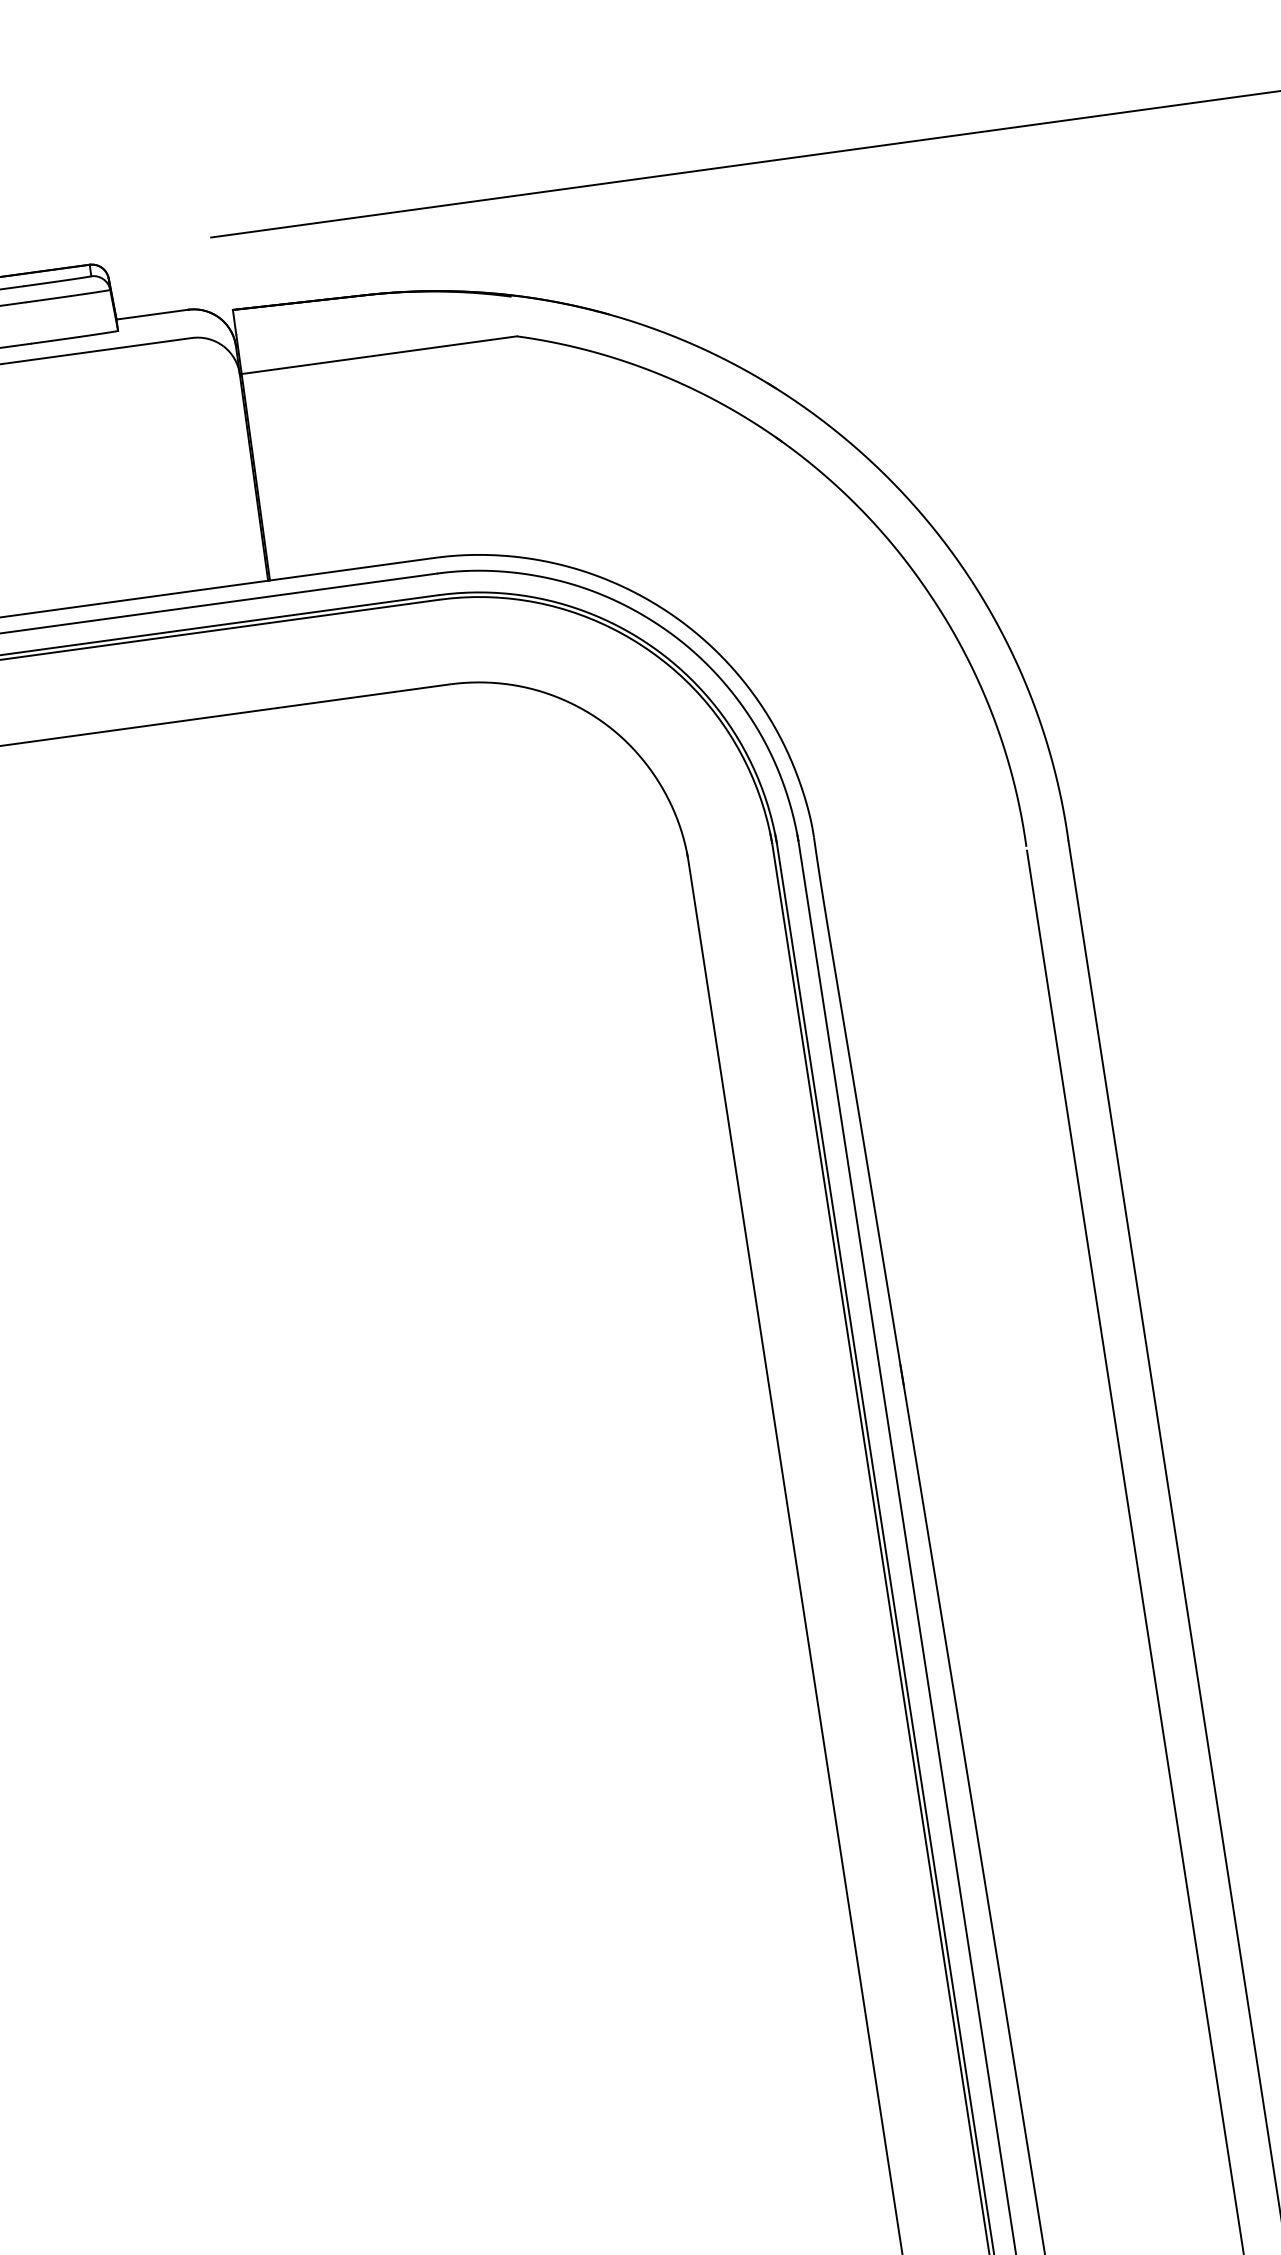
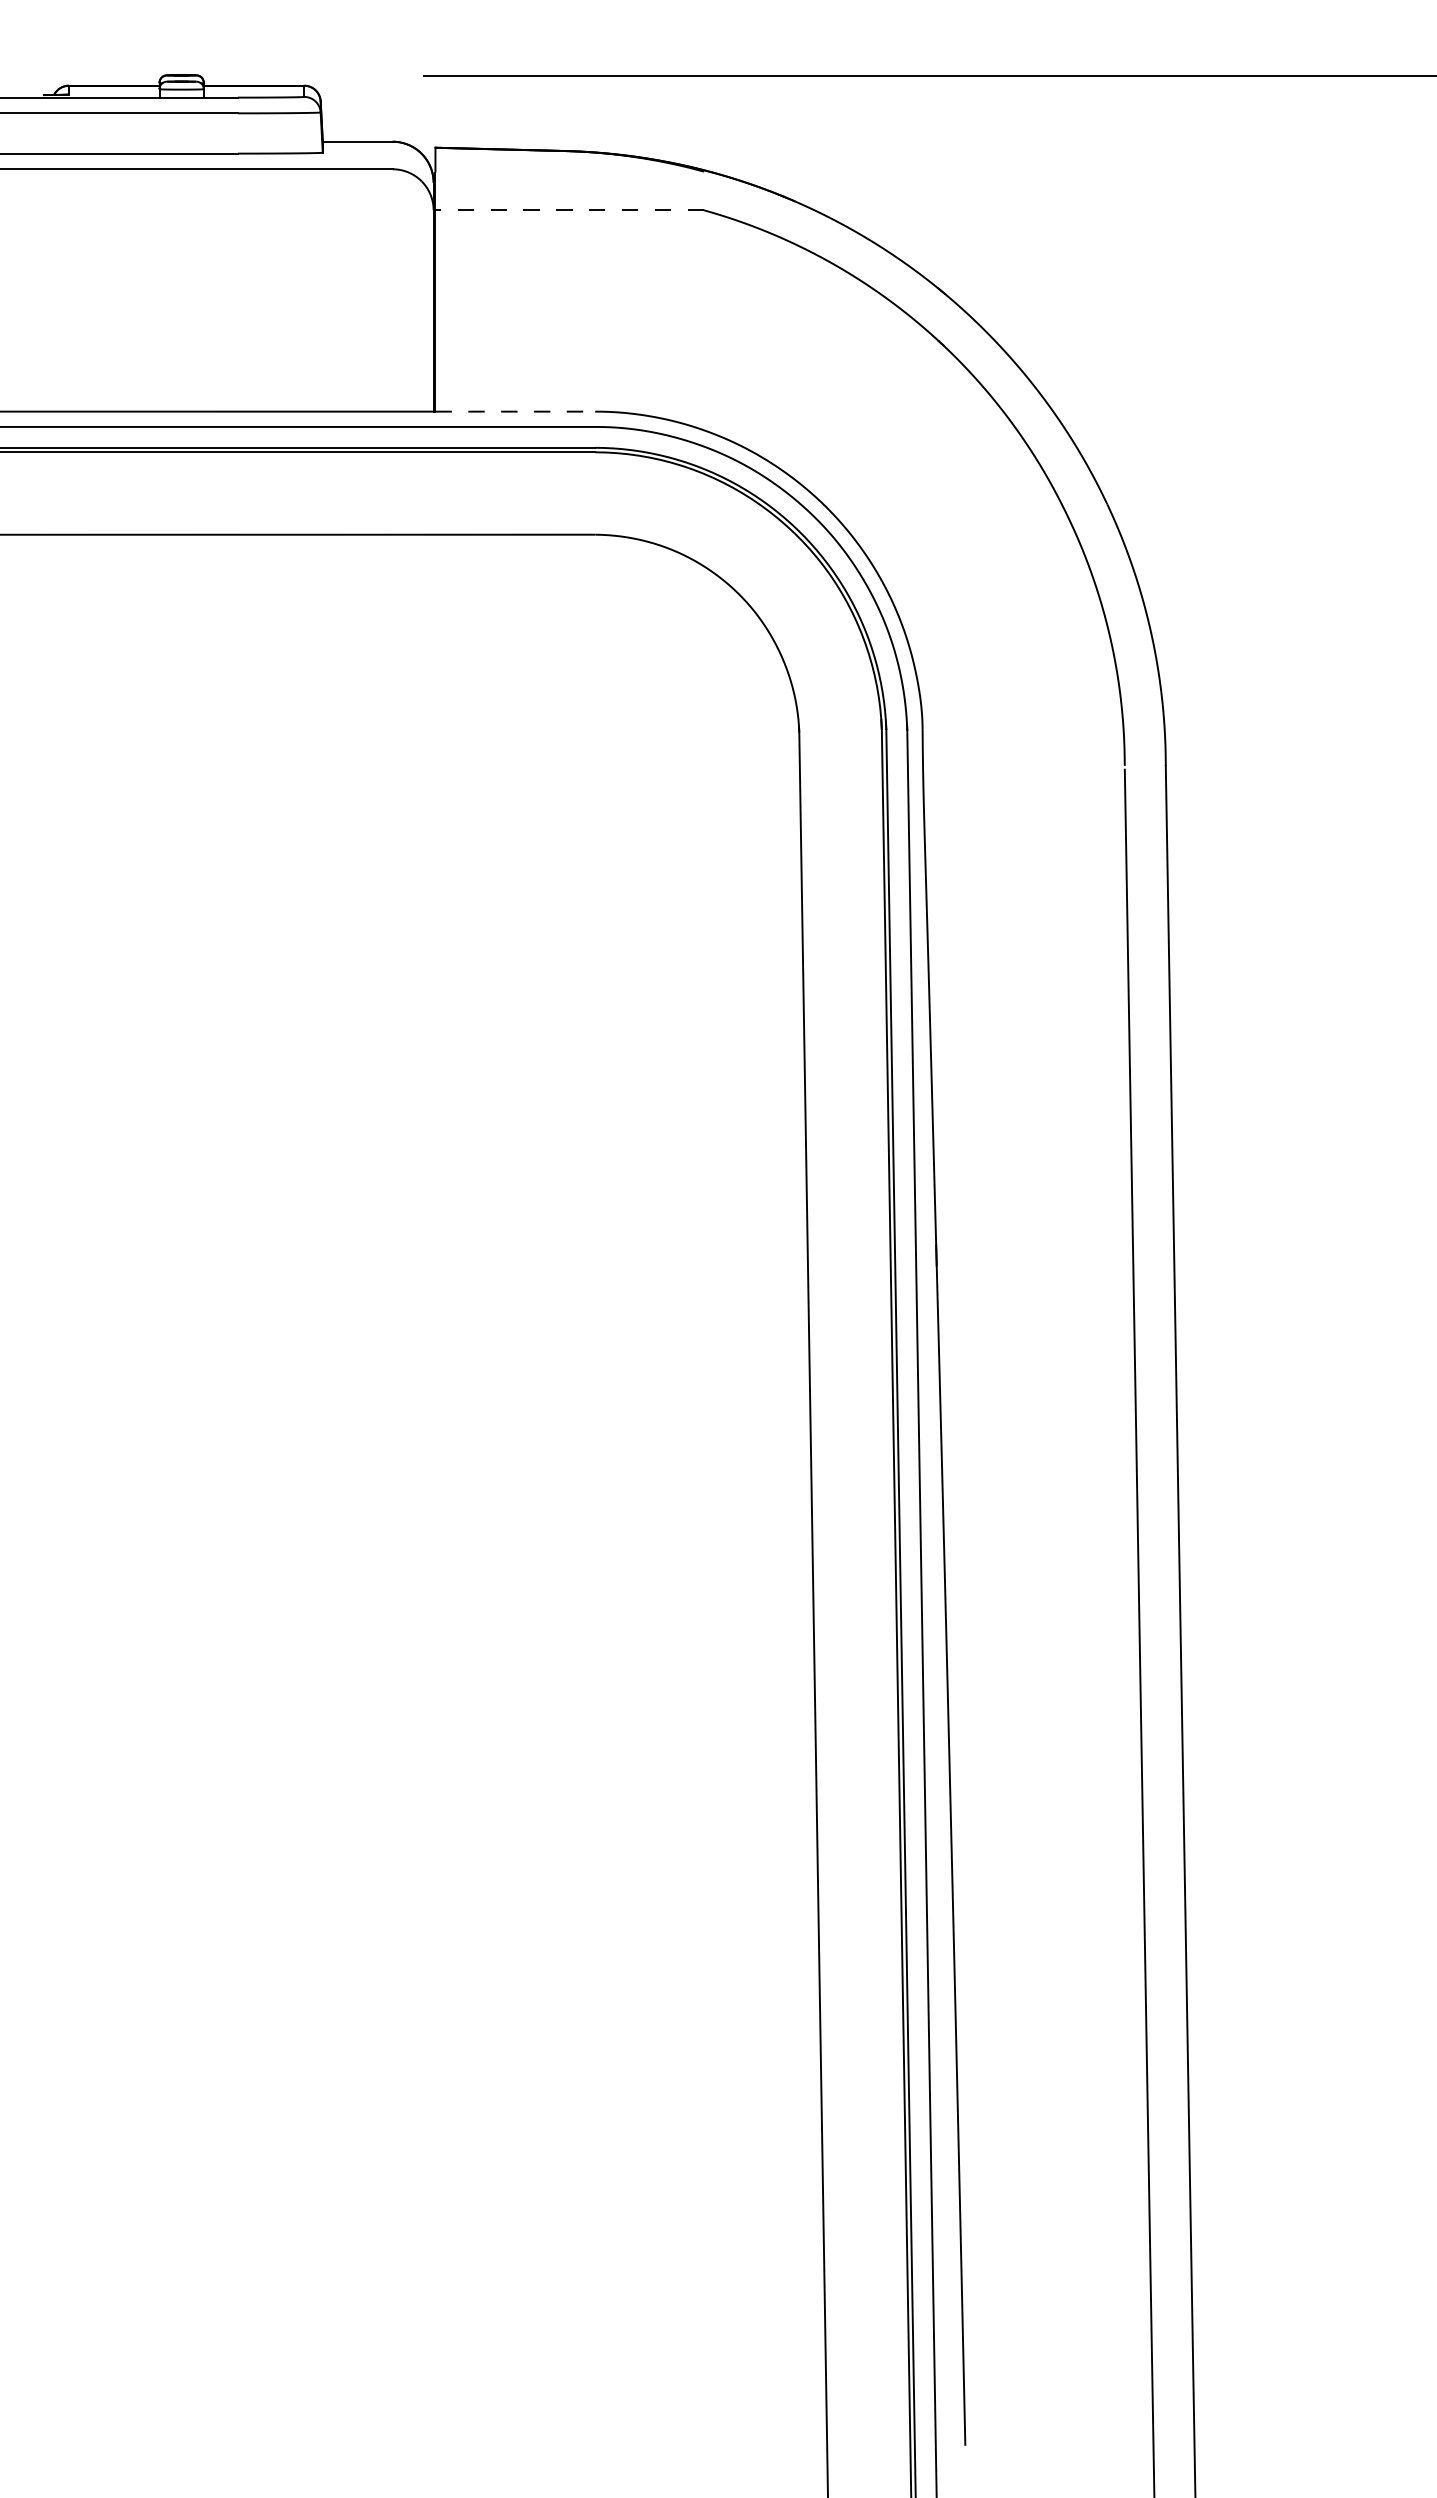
line: (379, 355) -> (569, 210), solid -> dashed
line: (352, 569) -> (515, 411), solid -> dashed

